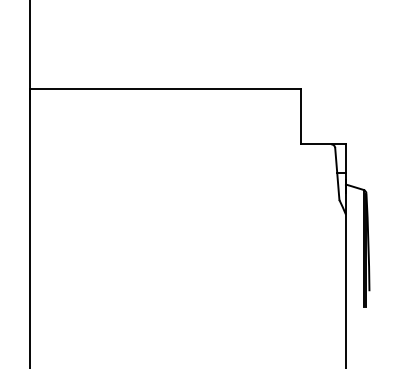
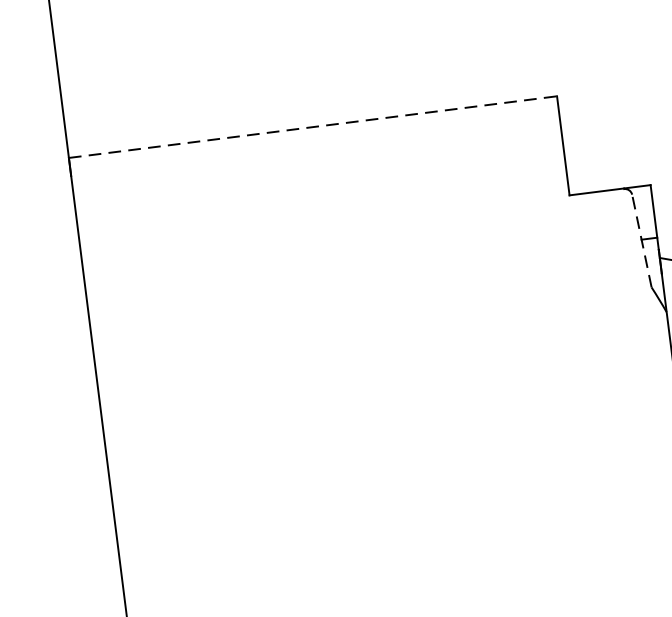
line: (165, 88) -> (313, 126), solid -> dashed
line: (337, 173) -> (642, 240), solid -> dashed

